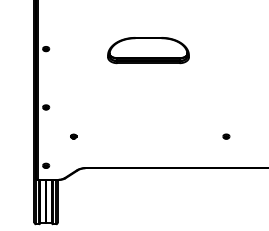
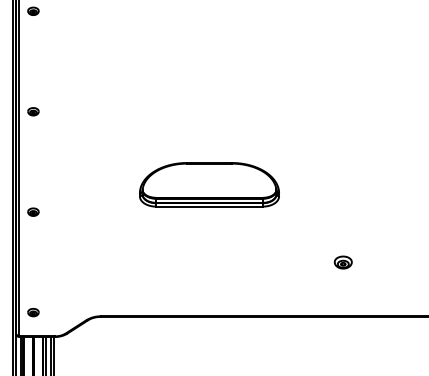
part: (148, 50) -> (209, 184), moved
part: (73, 136) -> (80, 262), removed
part: (226, 136) -> (343, 262), size x1.6

